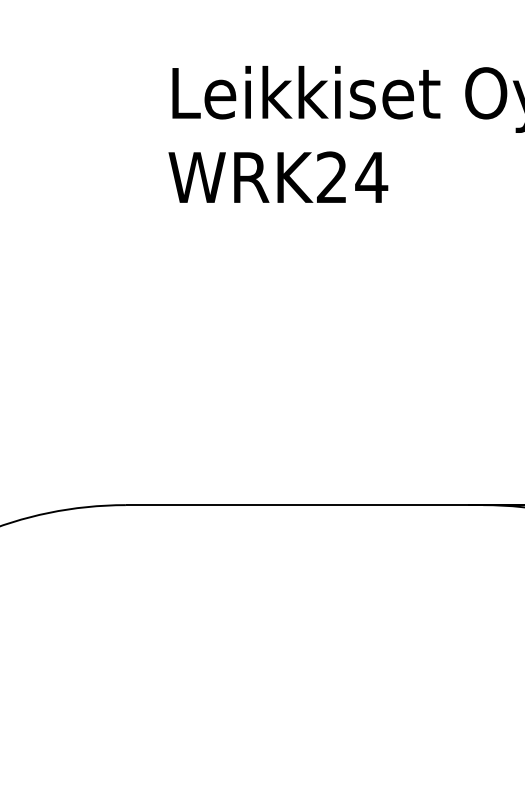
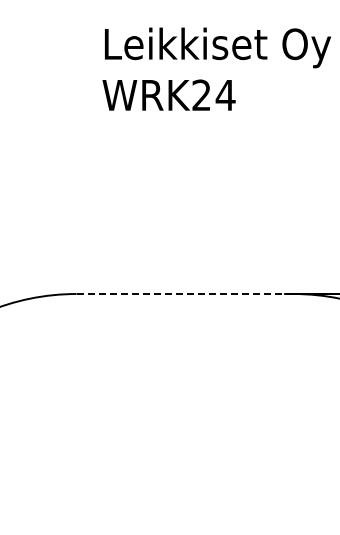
line: (305, 505) -> (185, 294), solid -> dashed

